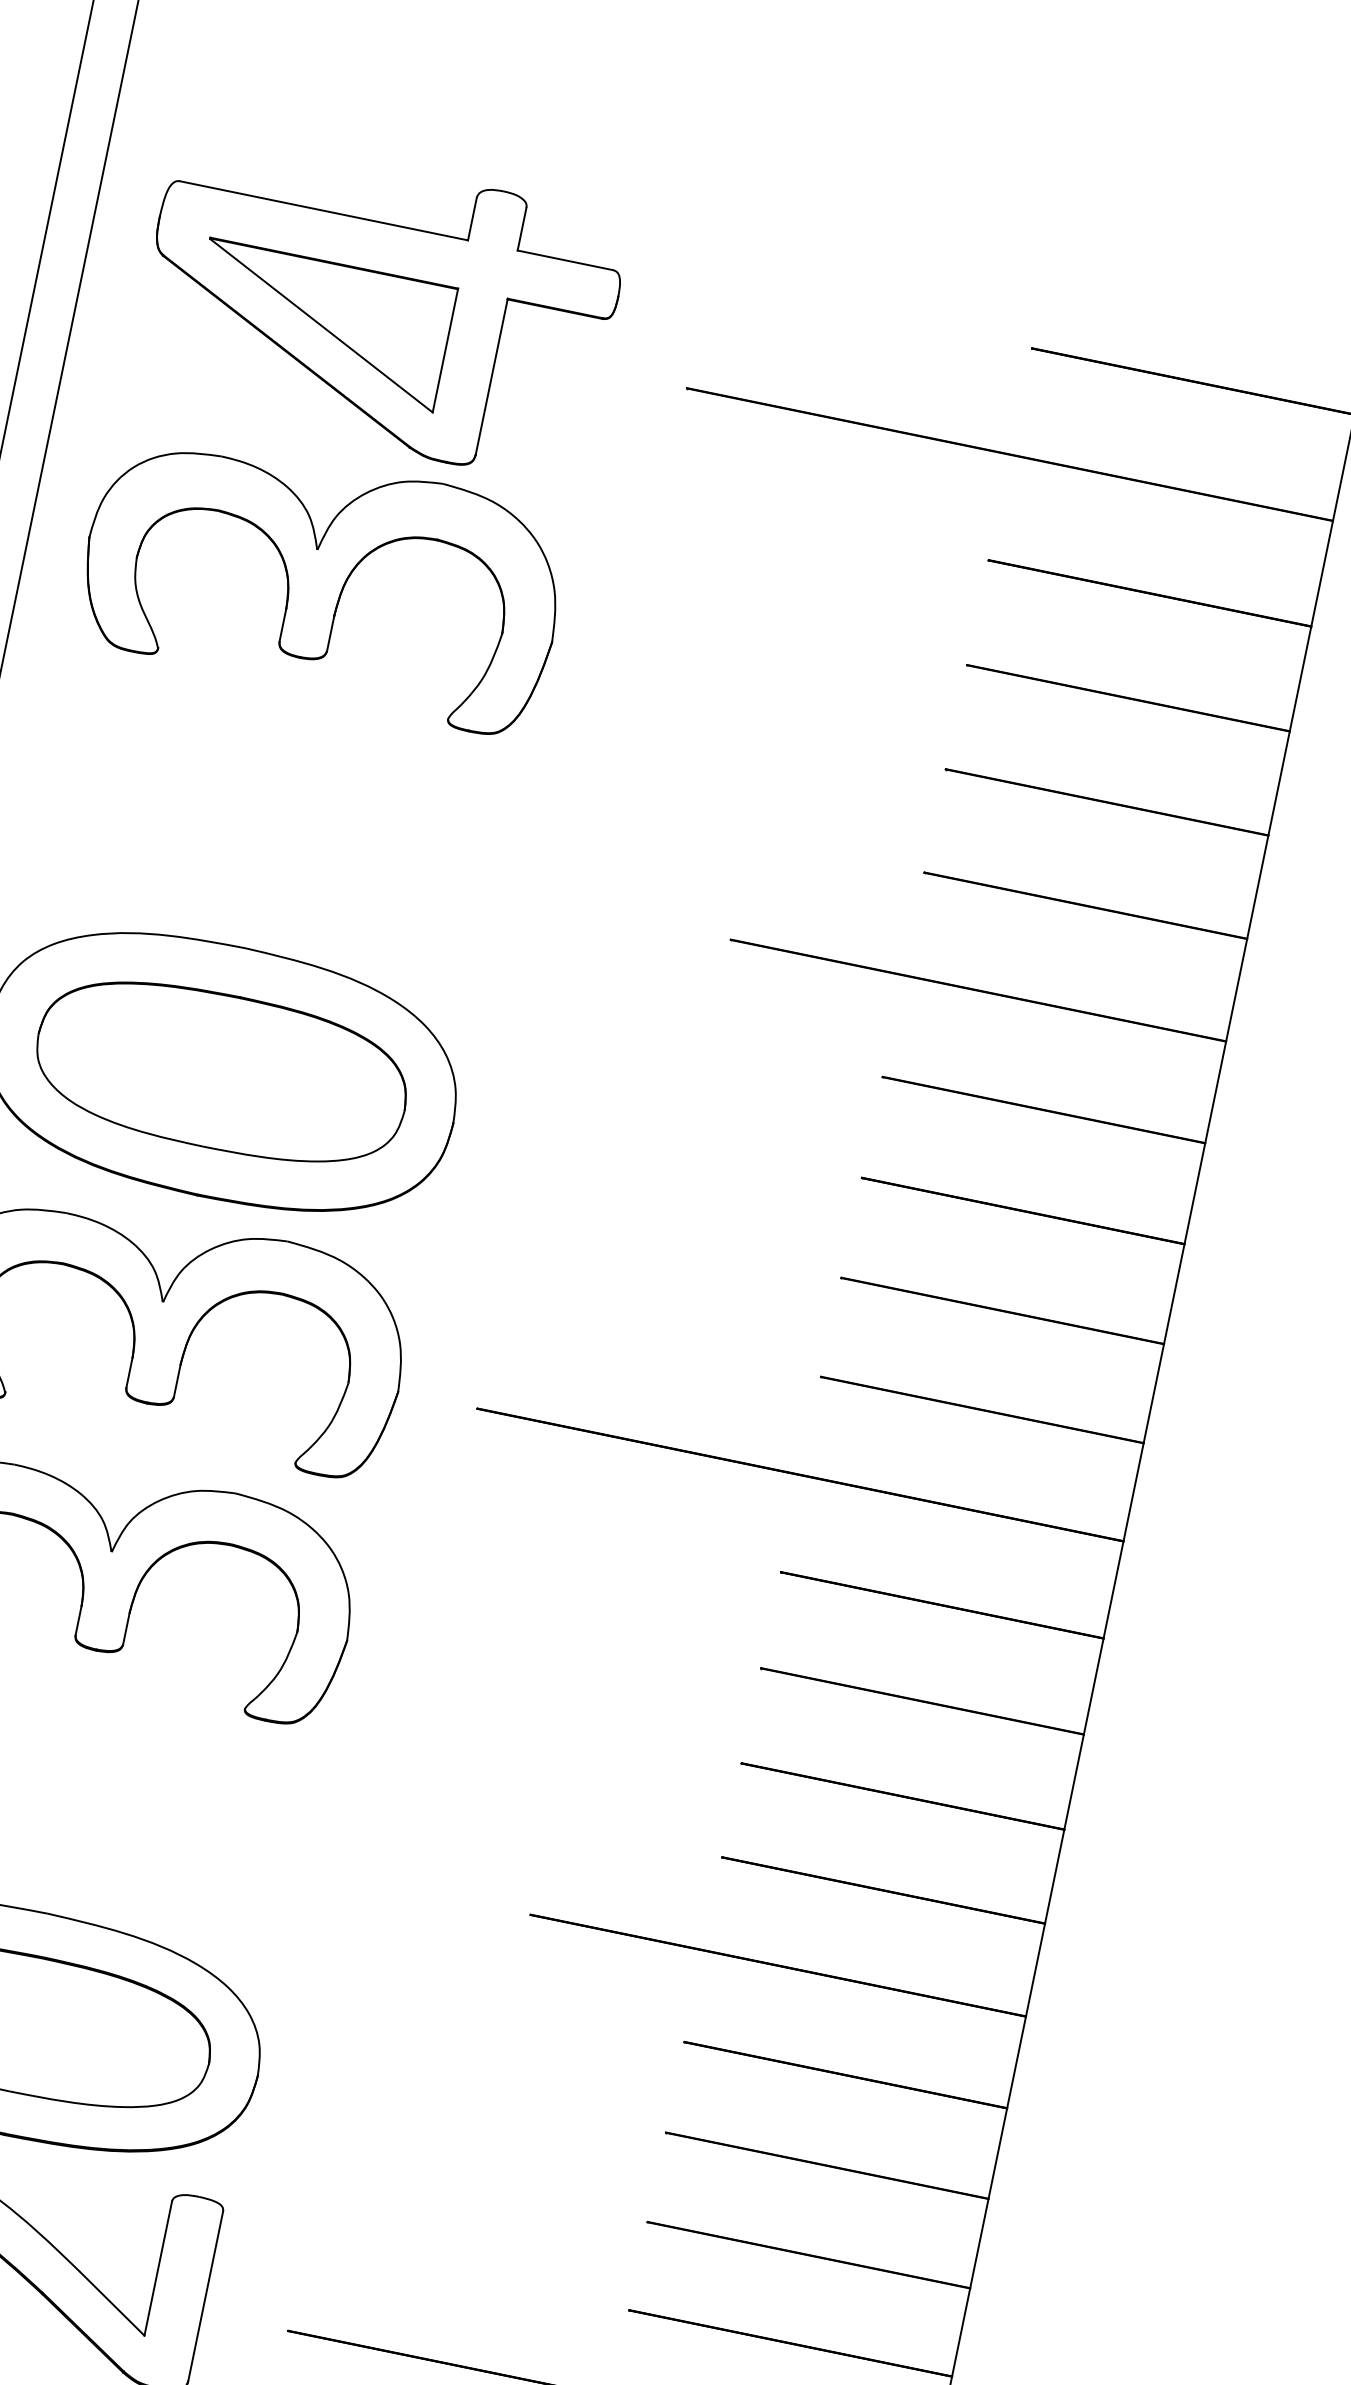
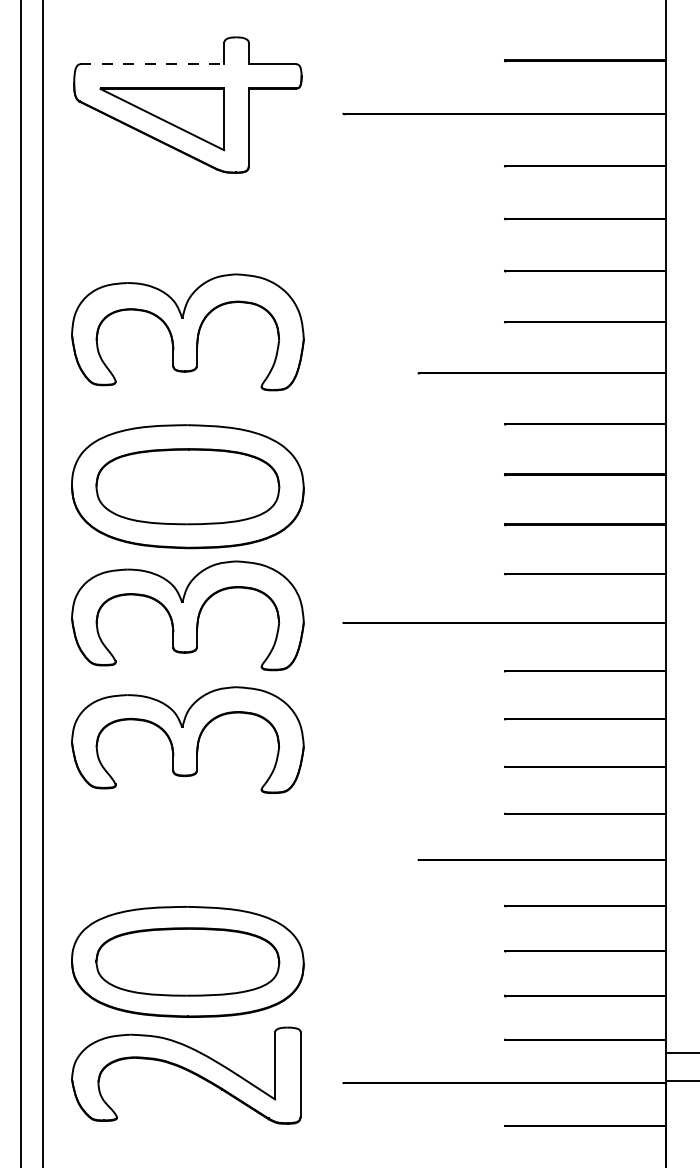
line: (324, 211) -> (152, 64), solid -> dashed
part: (321, 580) -> (187, 332), moved

